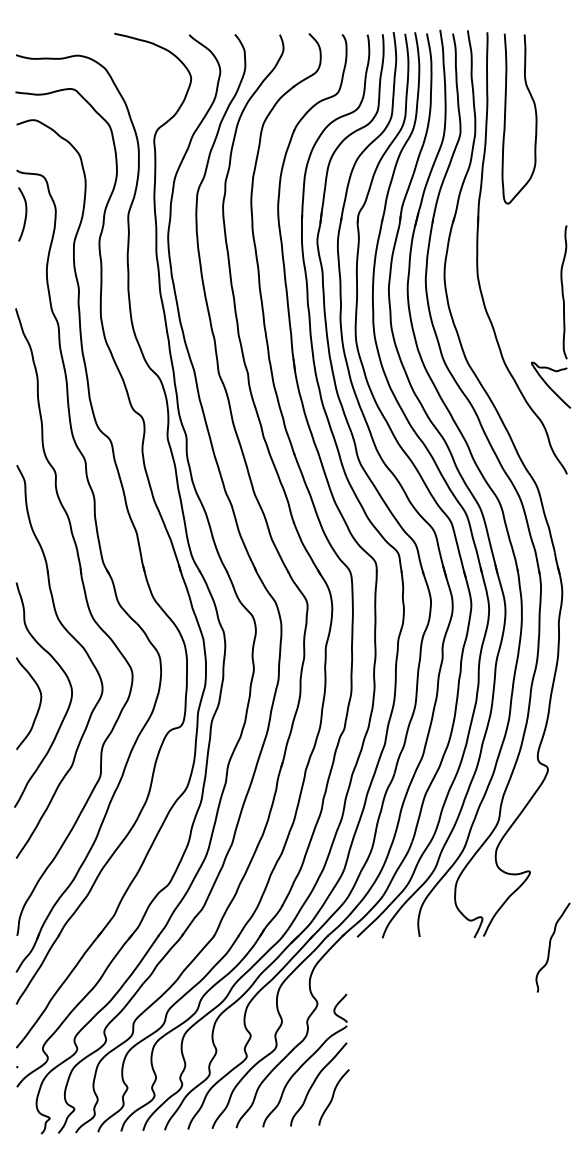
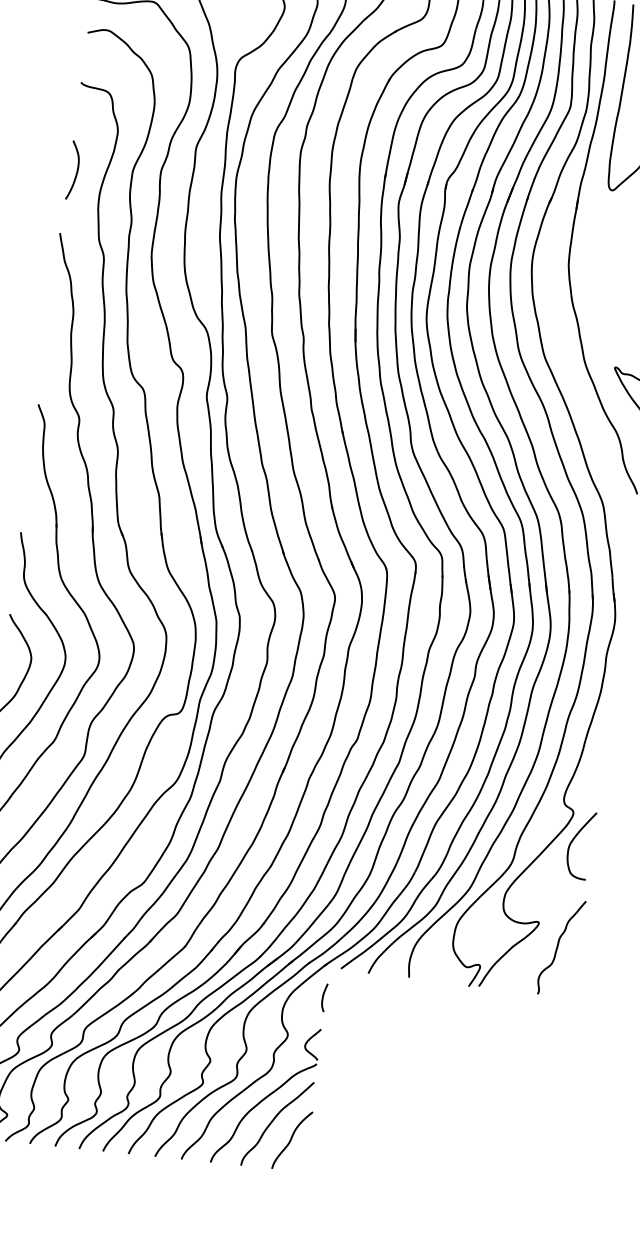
curve: (25, 214) -> (76, 170), moved
curve: (551, 794) -> (573, 841), added
curve: (550, 947) -> (558, 947), moved
curve: (345, 965) -> (324, 997), added

